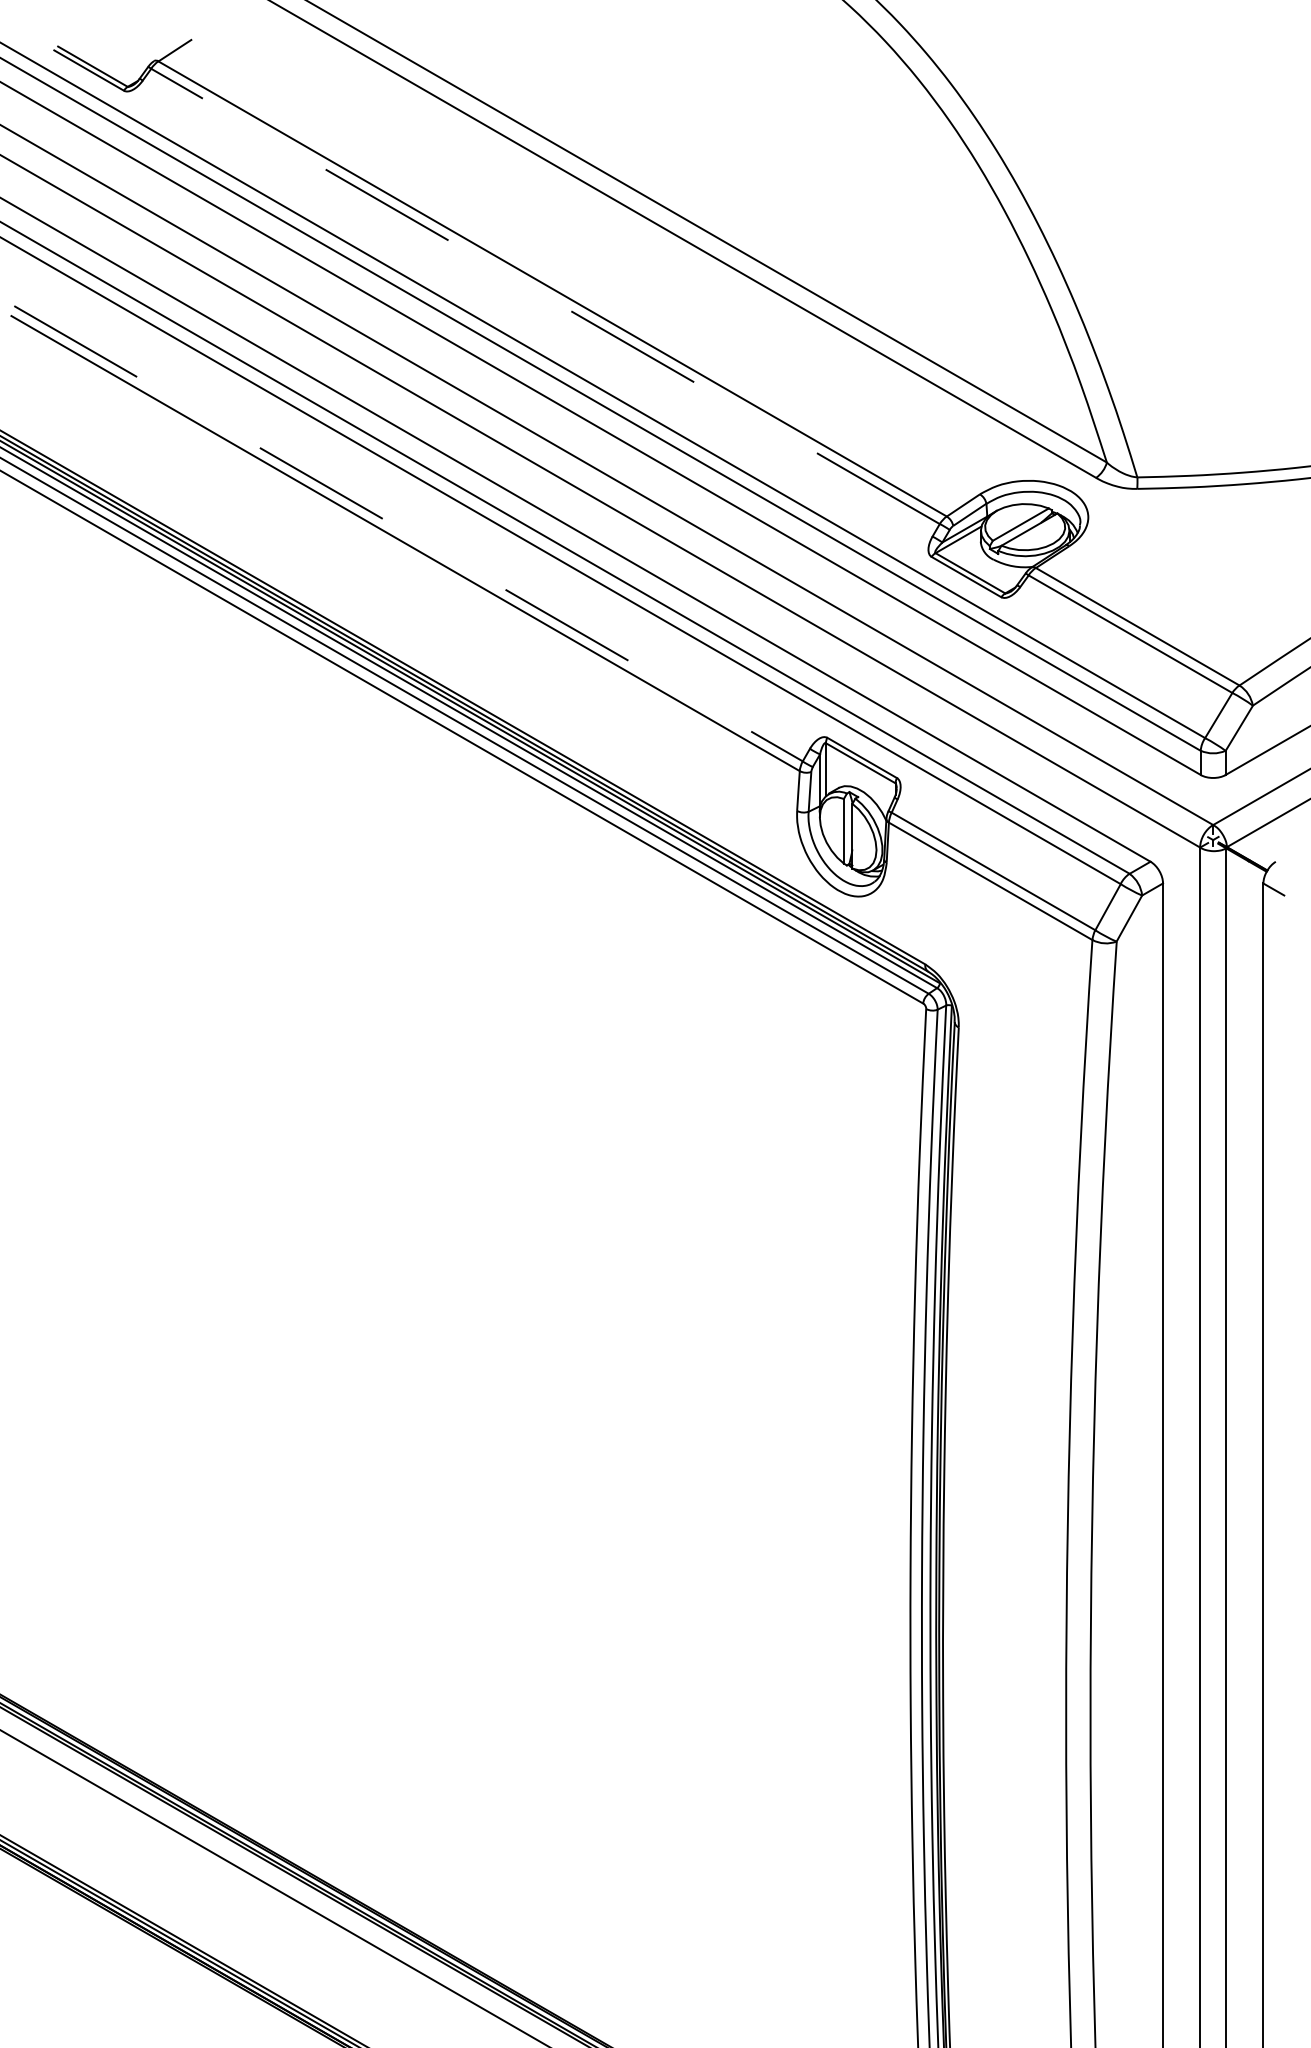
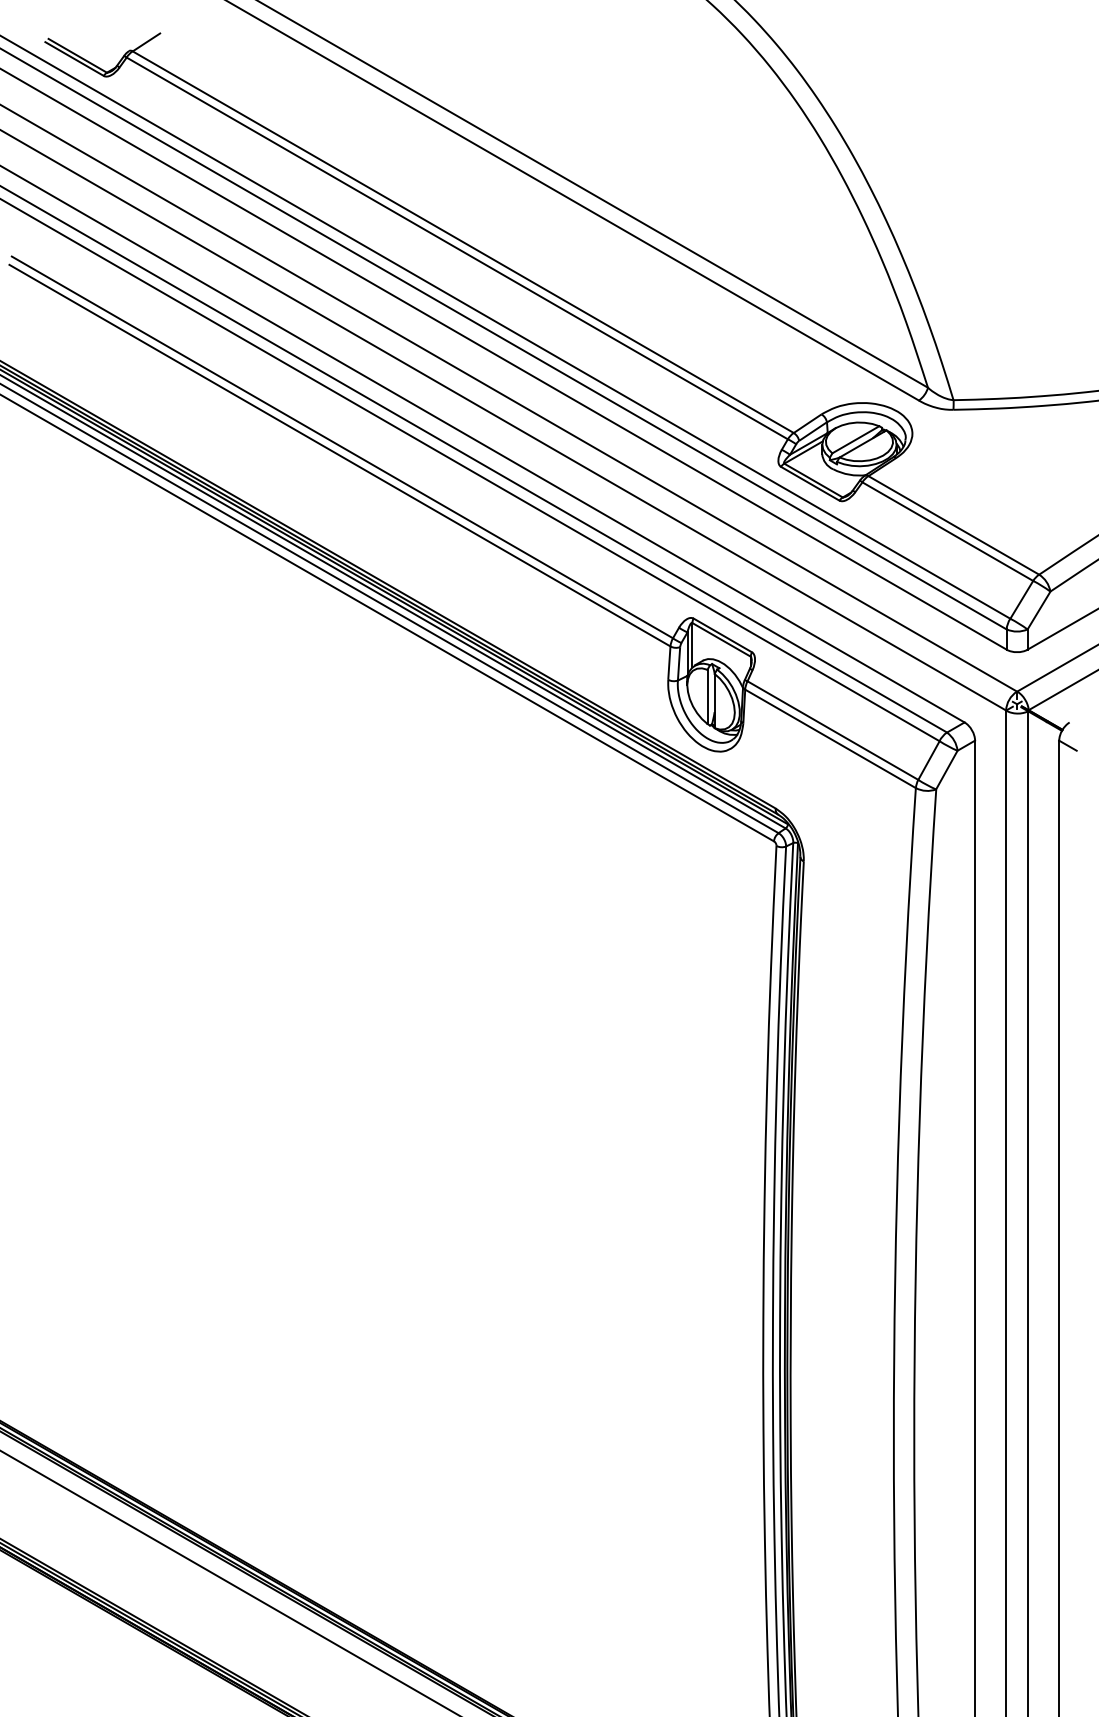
line: (545, 296) -> (457, 248), dashed -> solid
line: (408, 533) -> (342, 447), dashed -> solid

